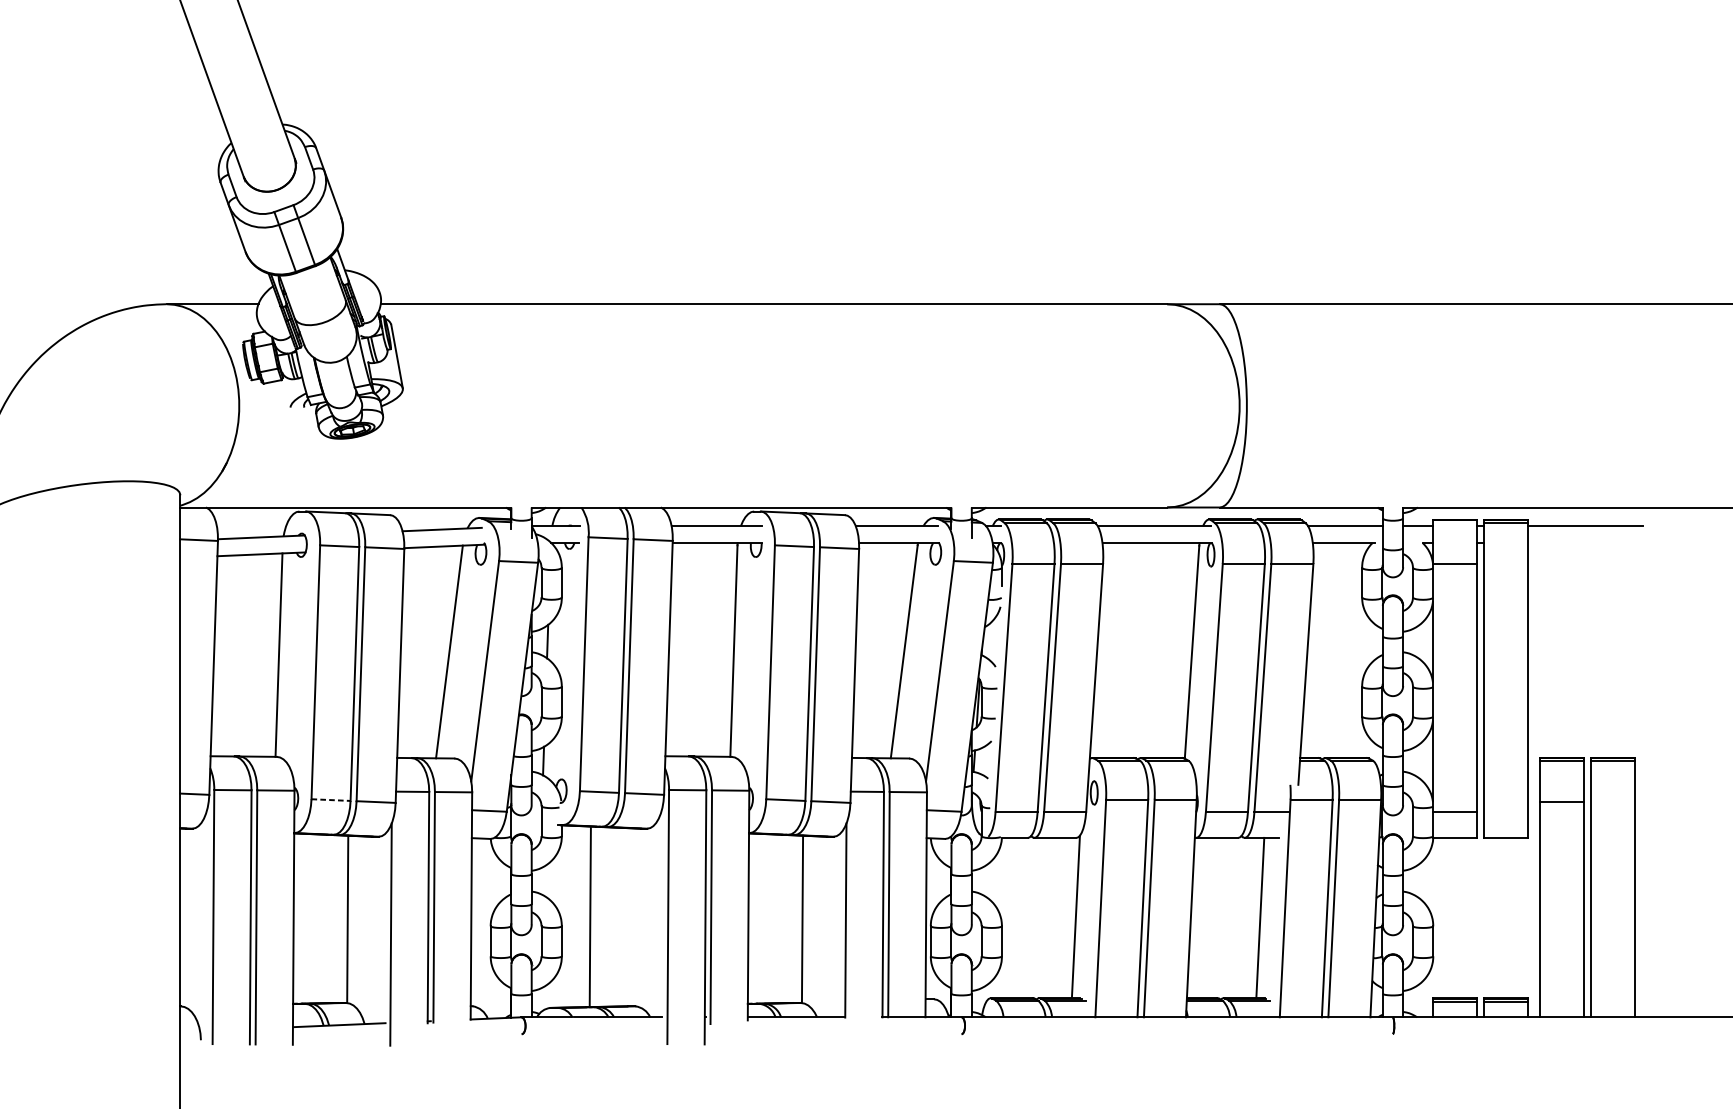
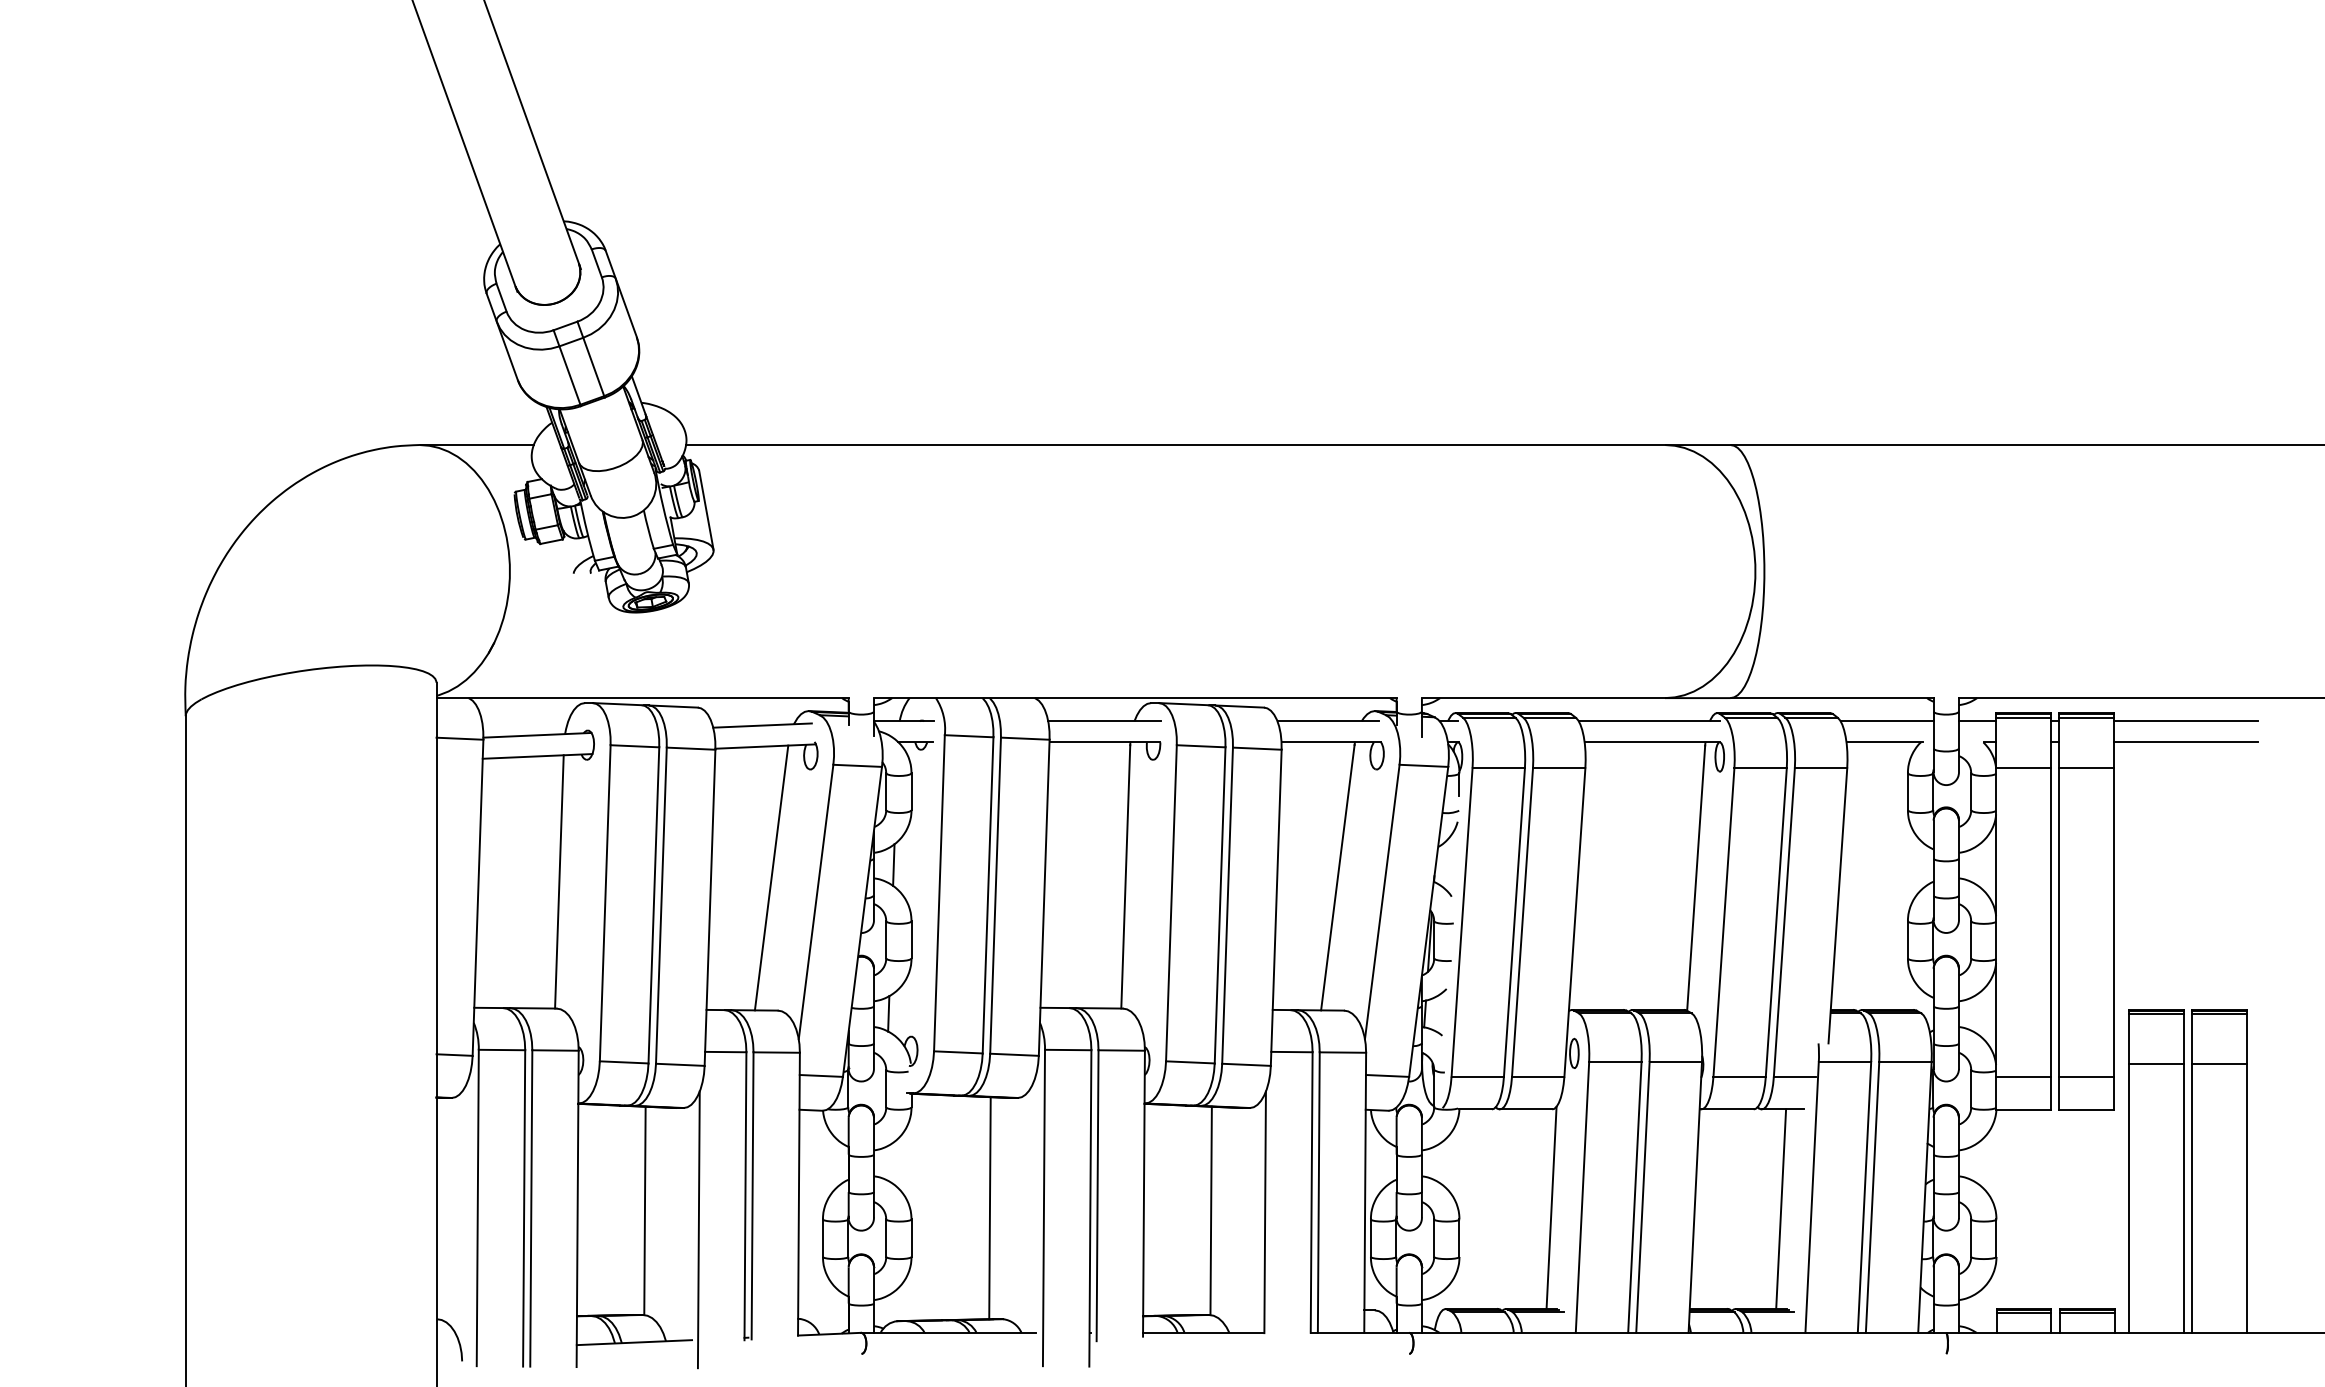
line: (1454, 523) -> (2023, 717), added
line: (1585, 543) -> (2185, 742), added
line: (1505, 563) -> (2086, 767), added
line: (331, 800) -> (624, 1062), dashed -> solid
line: (1612, 801) -> (2219, 1064), added
line: (1505, 811) -> (2086, 1076), added
line: (589, 917) -> (989, 1208), moved

